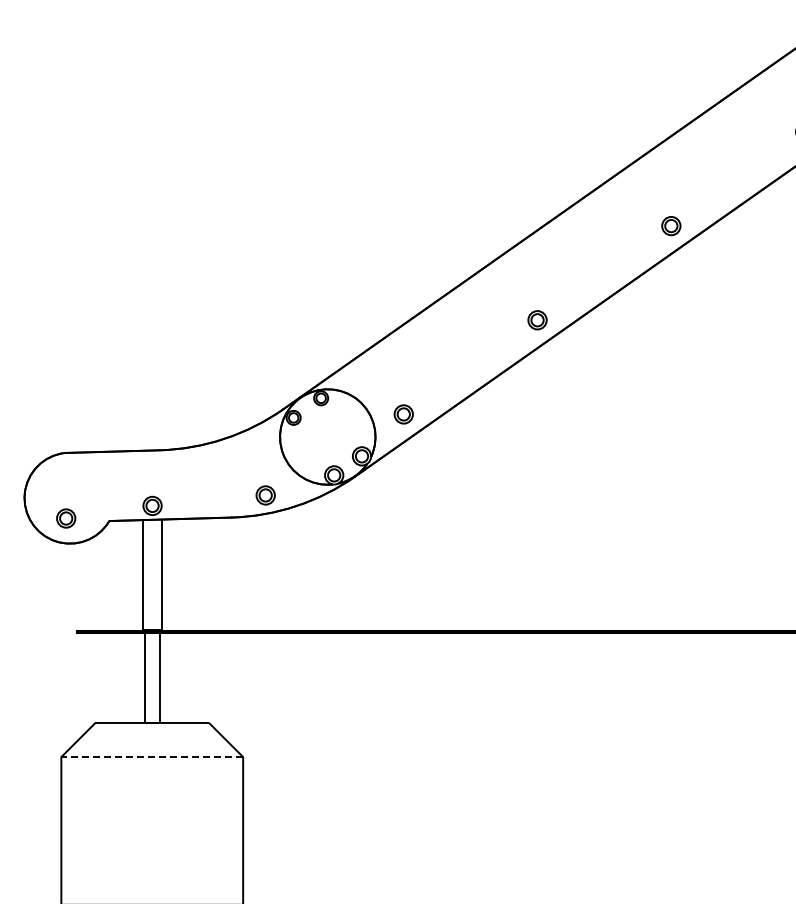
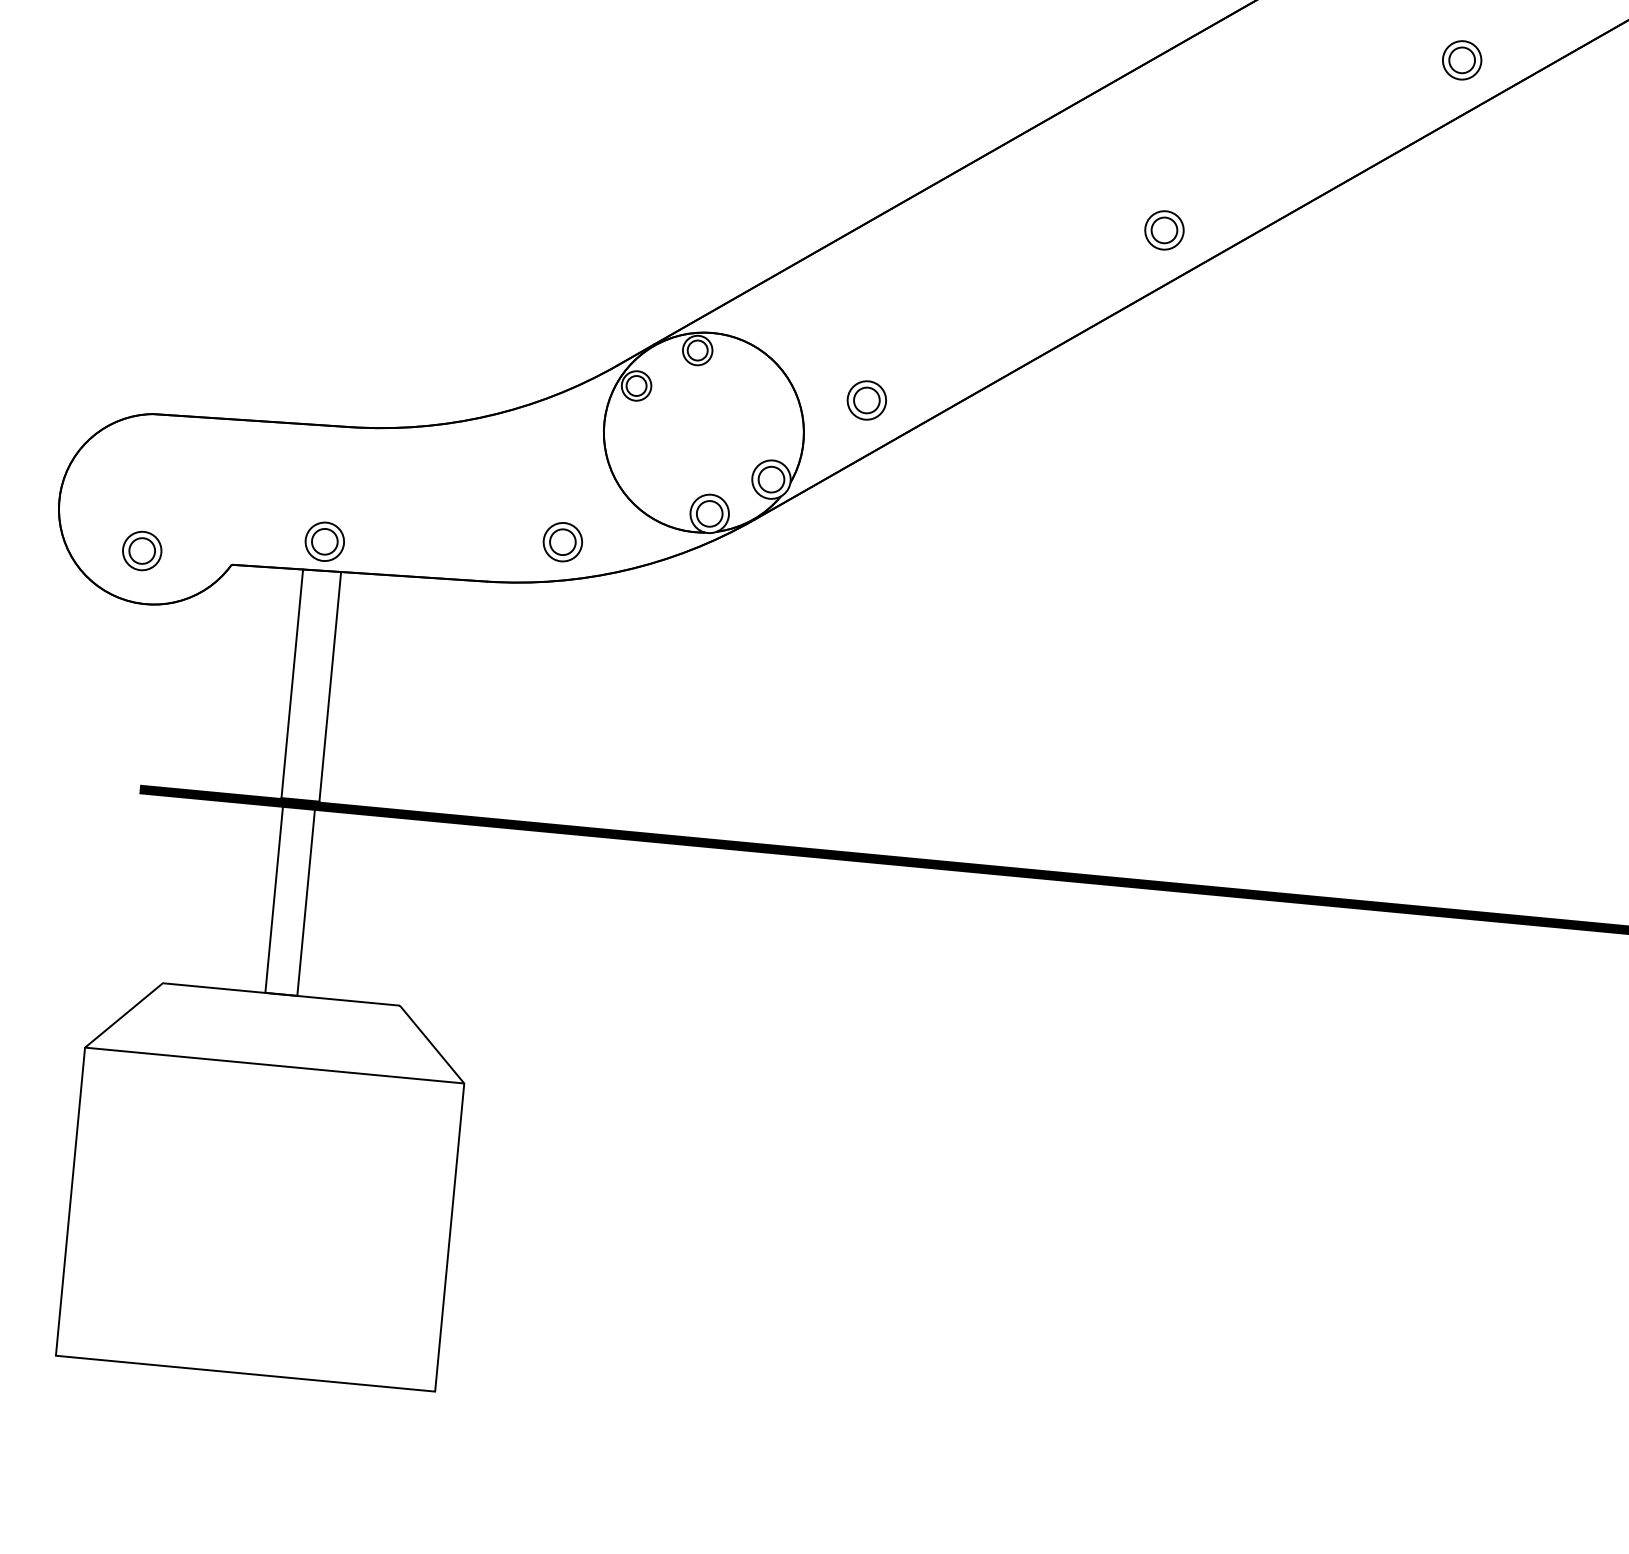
line: (152, 757) -> (275, 1066), dashed -> solid

